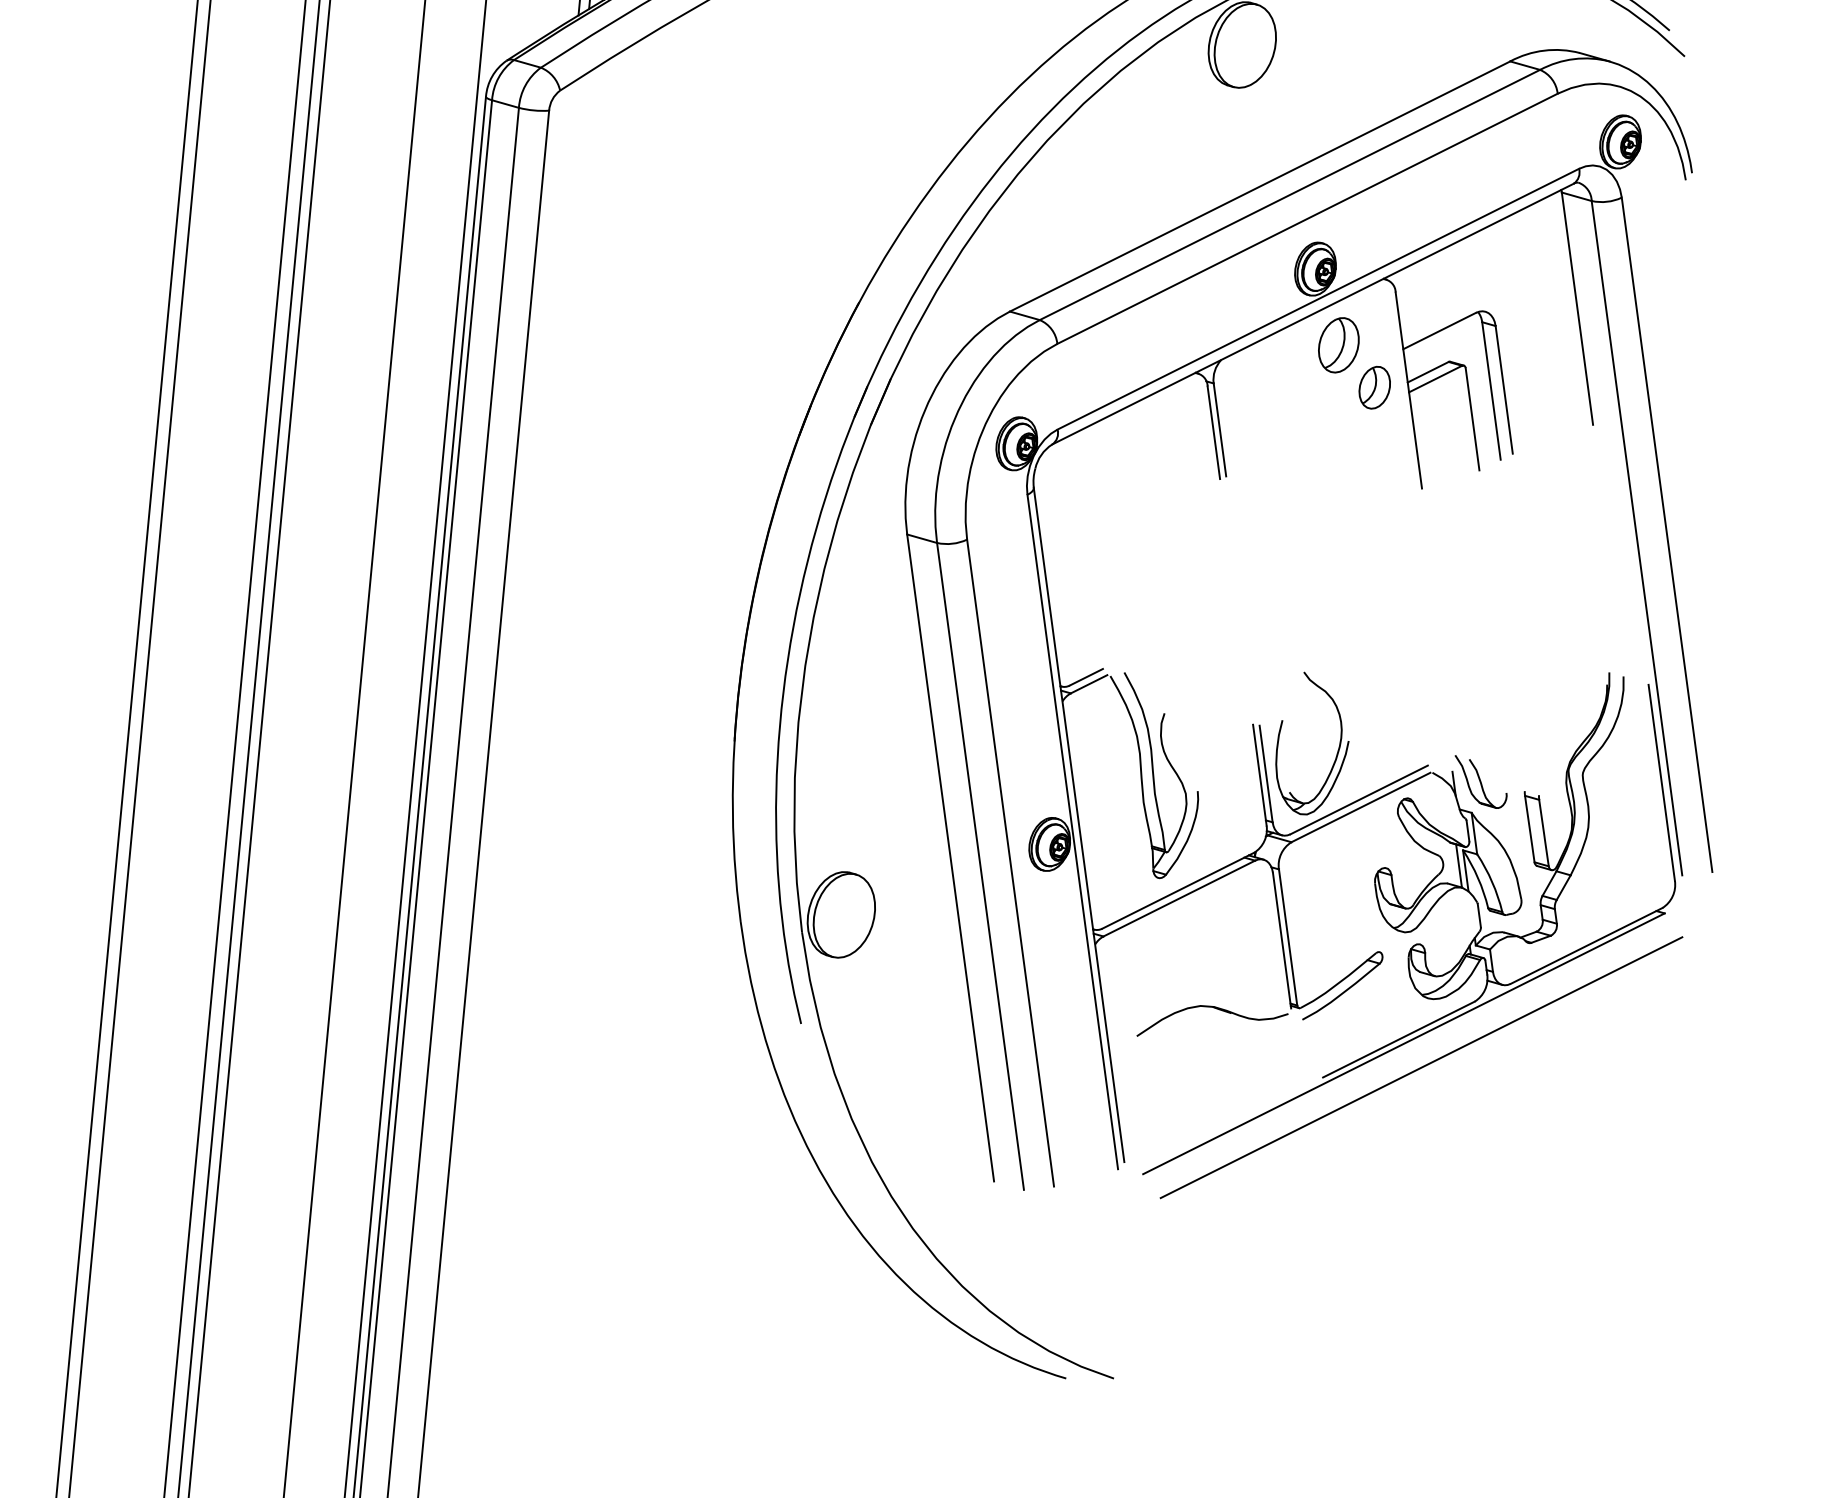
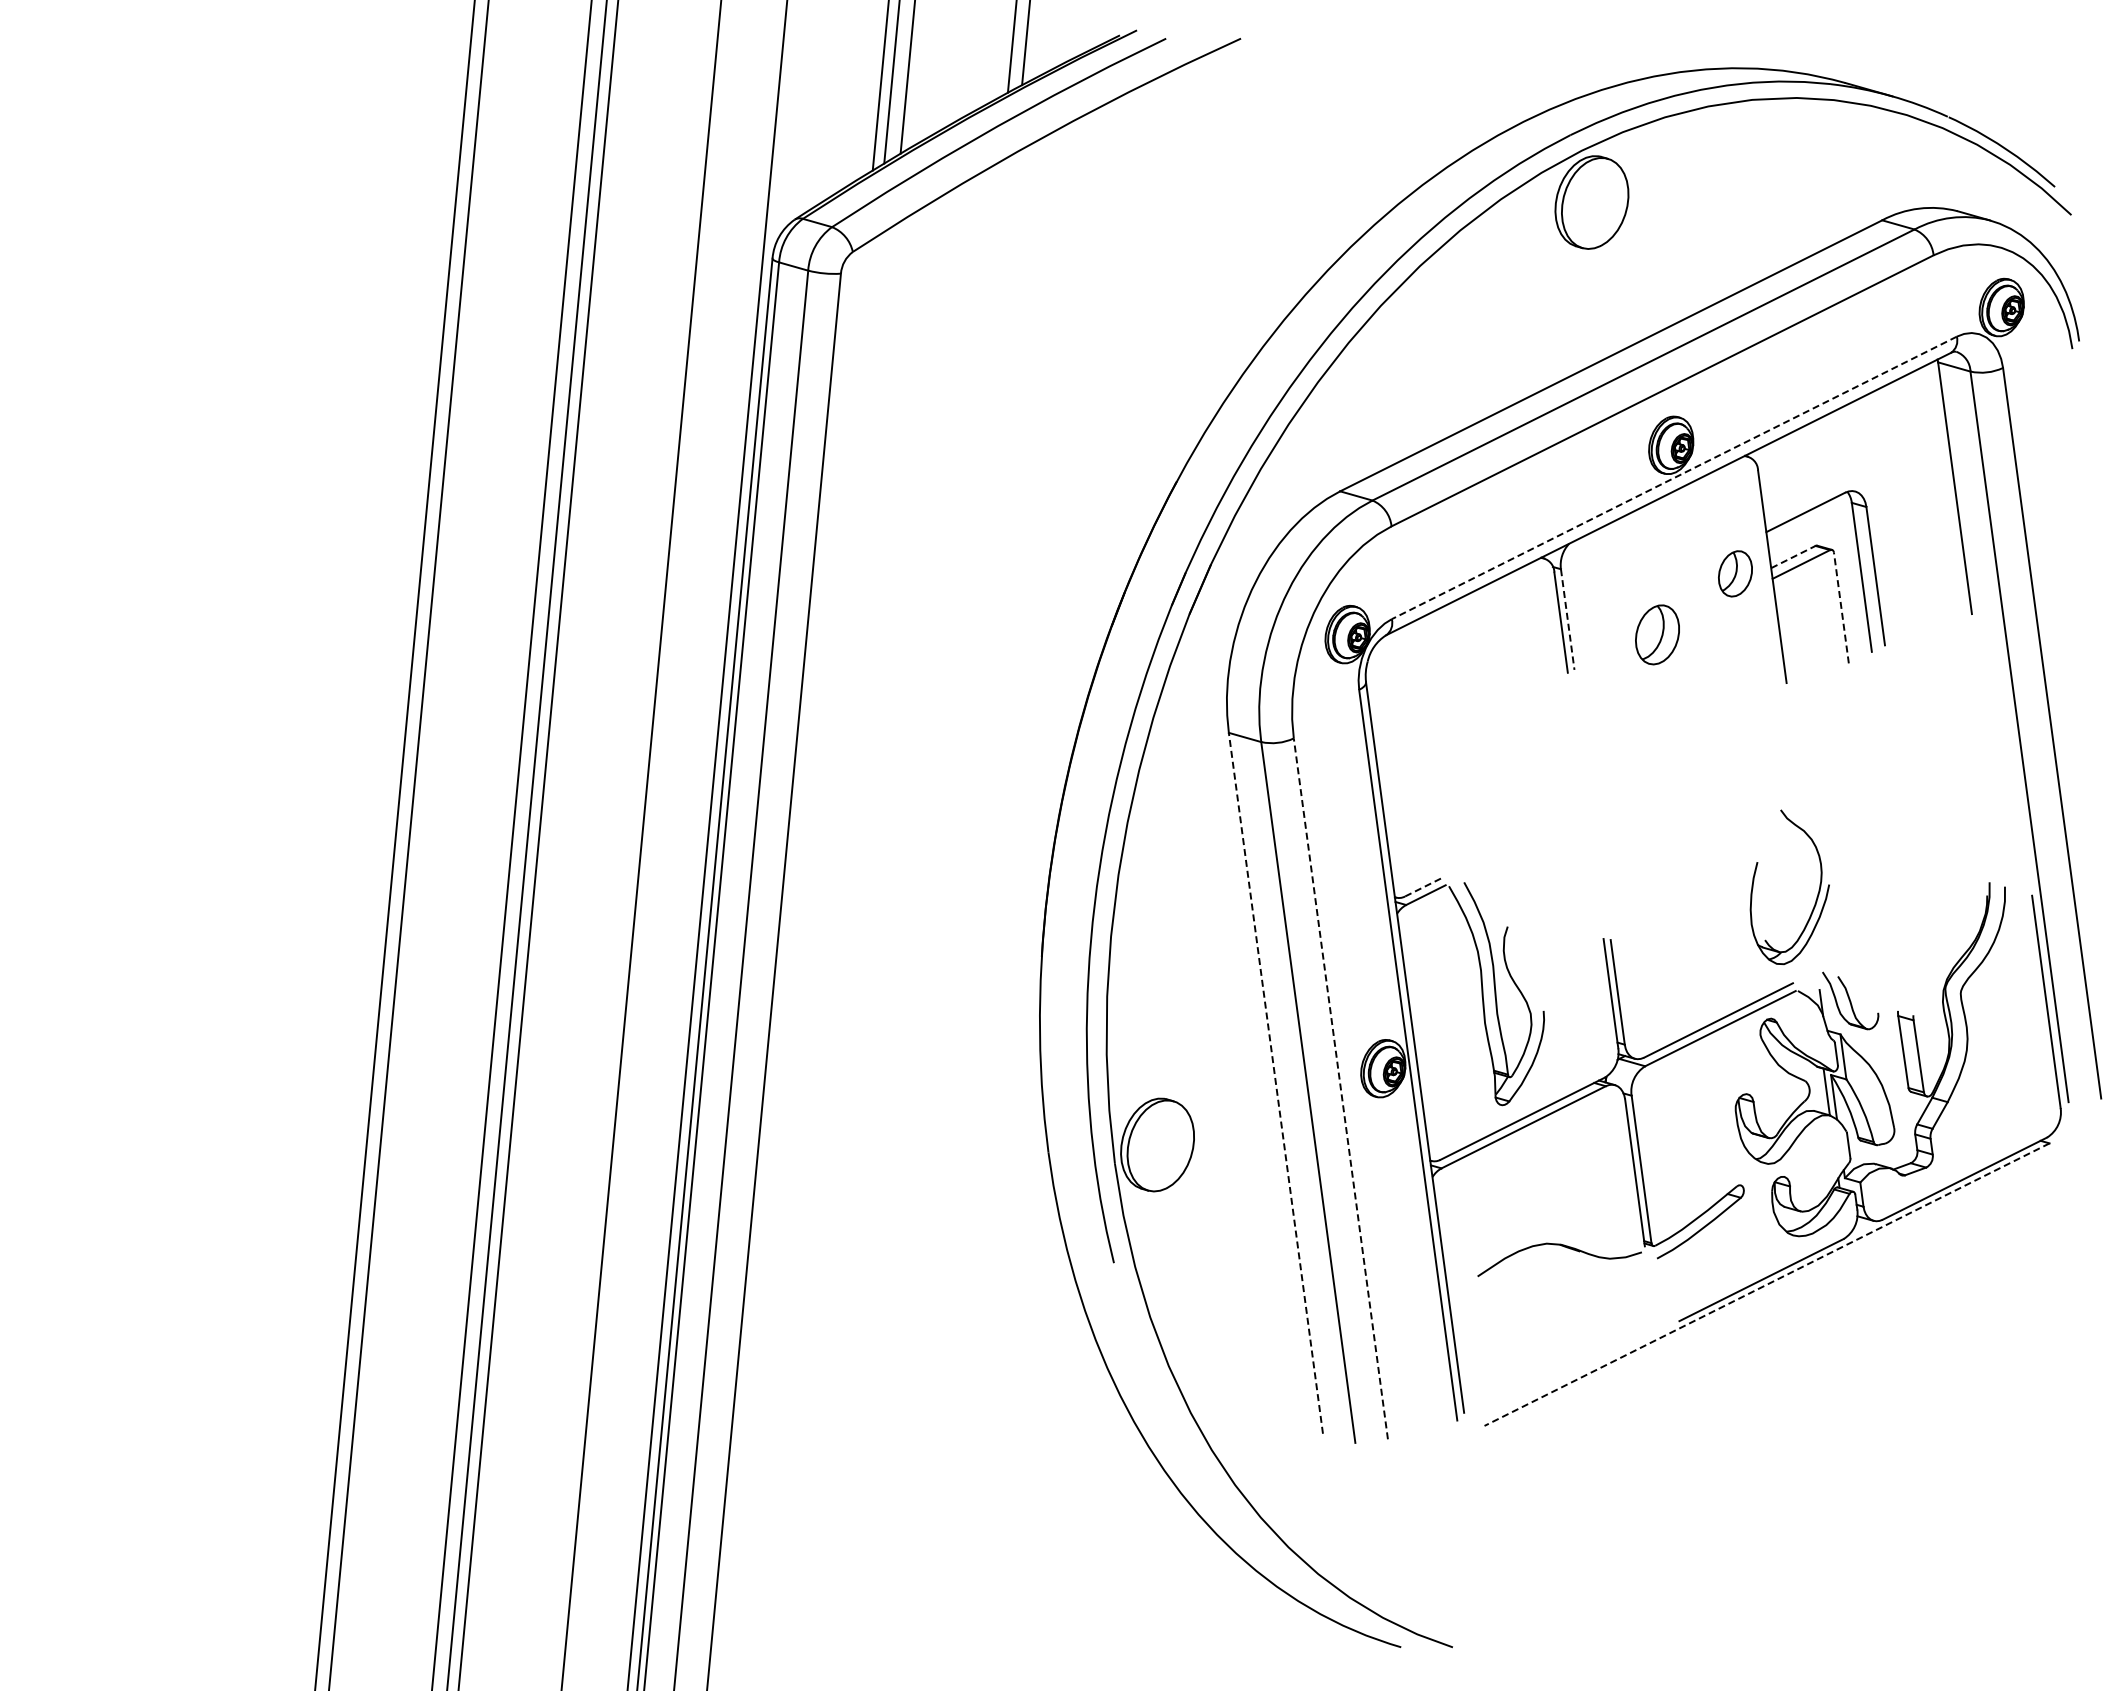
line: (1318, 298) -> (1674, 477), solid -> dashed
part: (1338, 344) -> (1657, 634), moved
line: (1428, 372) -> (1793, 557), solid -> dashed
line: (1472, 419) -> (1841, 608), solid -> dashed
line: (1219, 429) -> (1567, 619), solid -> dashed
line: (1085, 677) -> (1422, 887), solid -> dashed
part: (1336, 751) -> (1816, 896), moved
line: (950, 858) -> (1275, 1083), solid -> dashed
line: (1010, 862) -> (1340, 1088), solid -> dashed
line: (1404, 1043) -> (1767, 1284), solid -> dashed
line: (1420, 1067) -> (1785, 1310), removed

